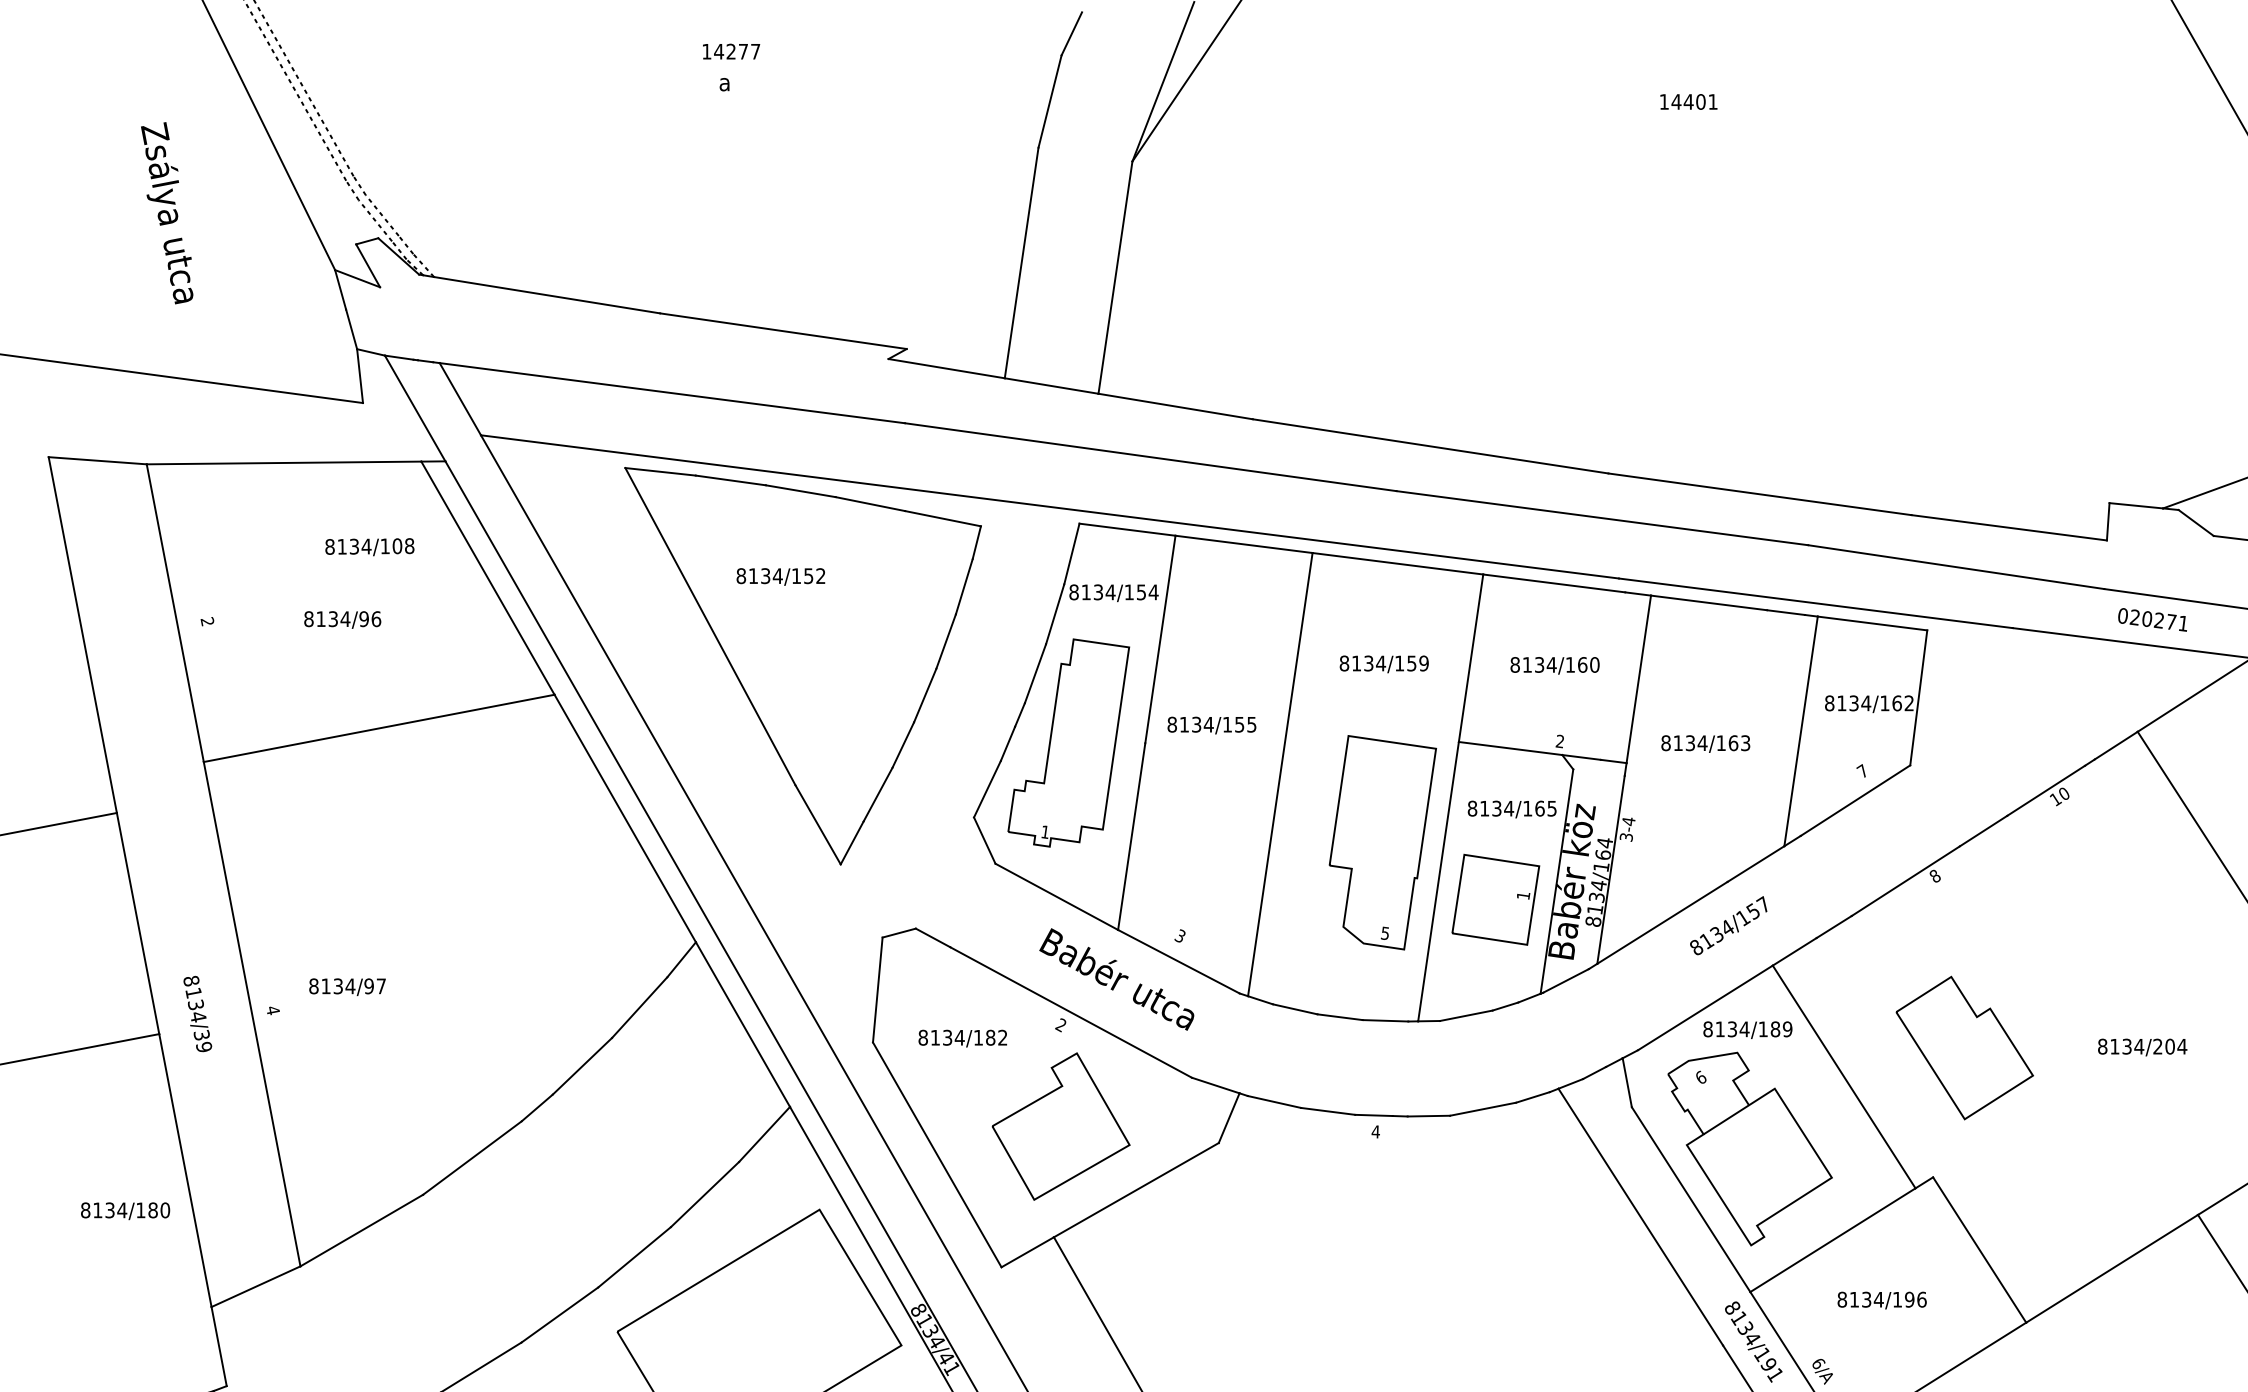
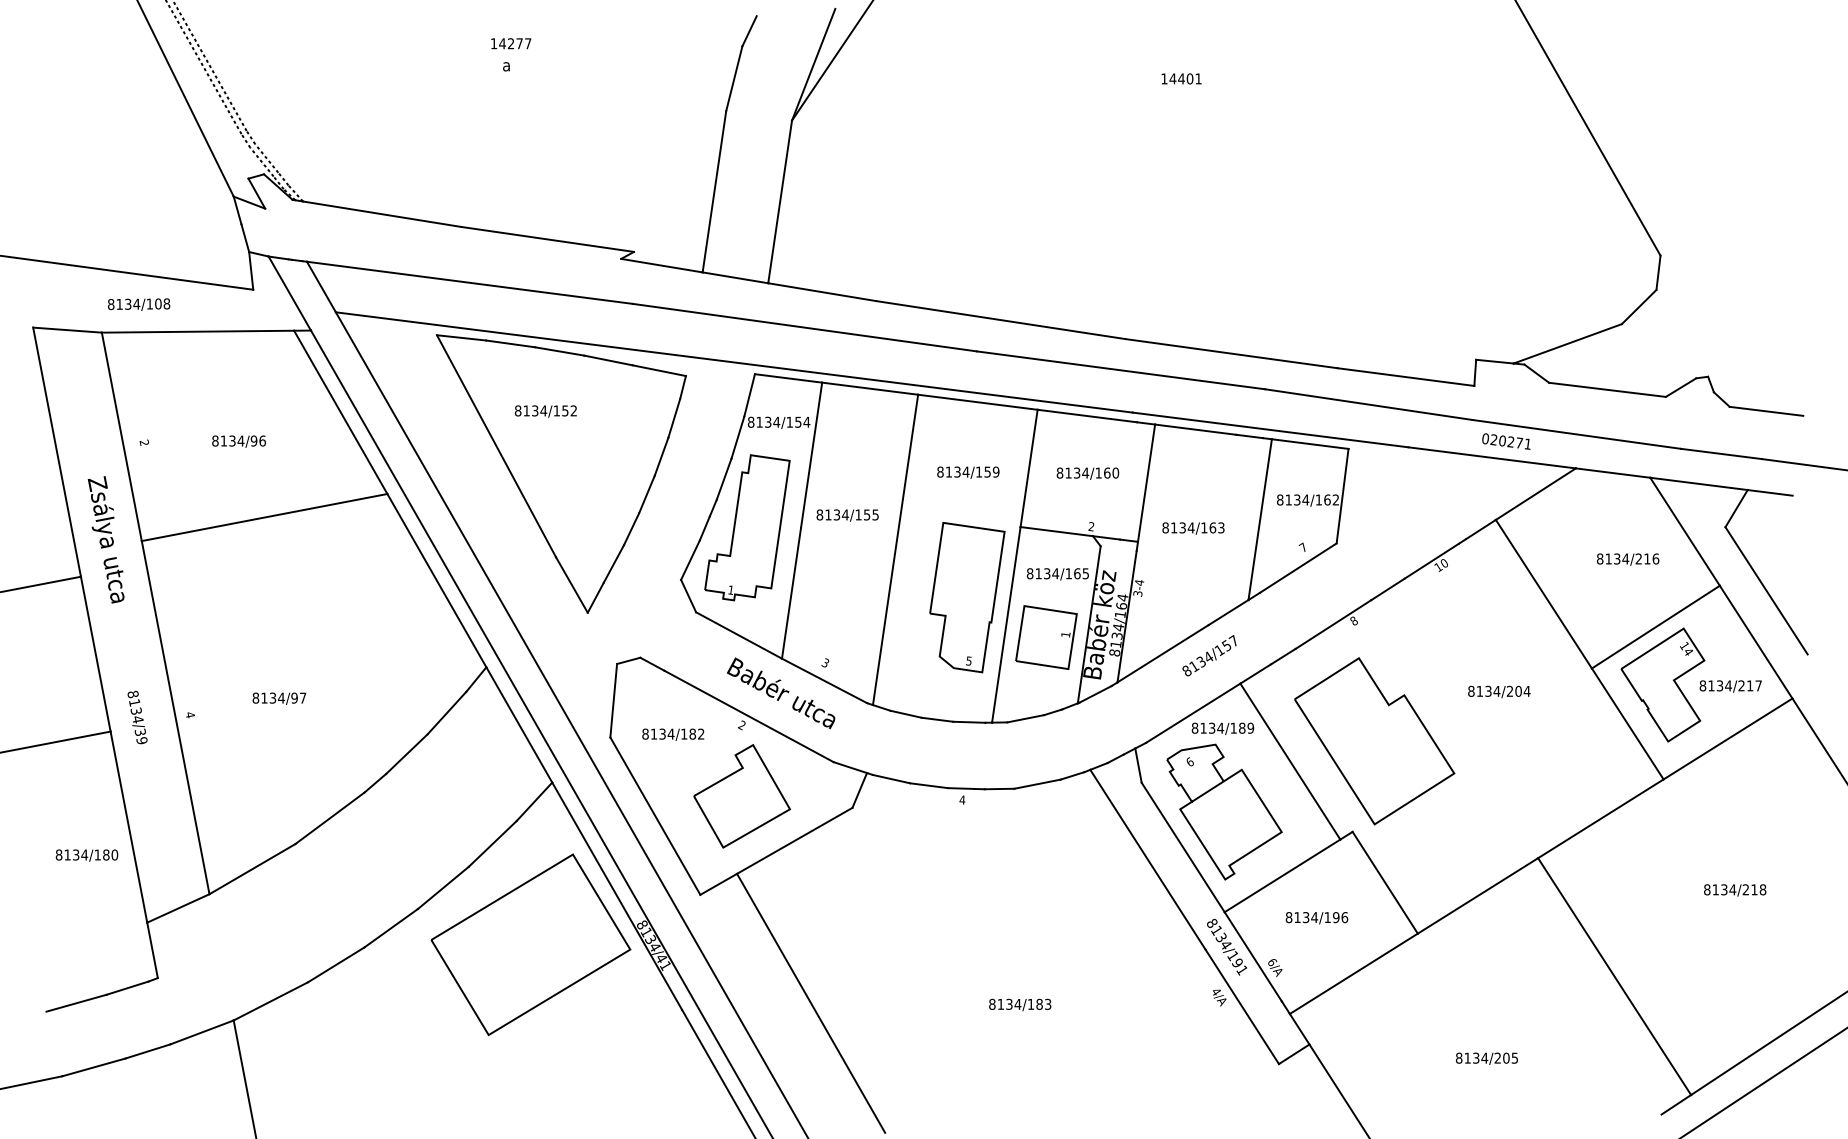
text: (166, 212) -> (105, 539), moved
text: (370, 546) -> (139, 304), moved
text: (347, 986) -> (279, 698), moved
text: (2142, 1046) -> (1499, 691), moved
part: (1964, 1048) -> (1374, 741), size x1.67

